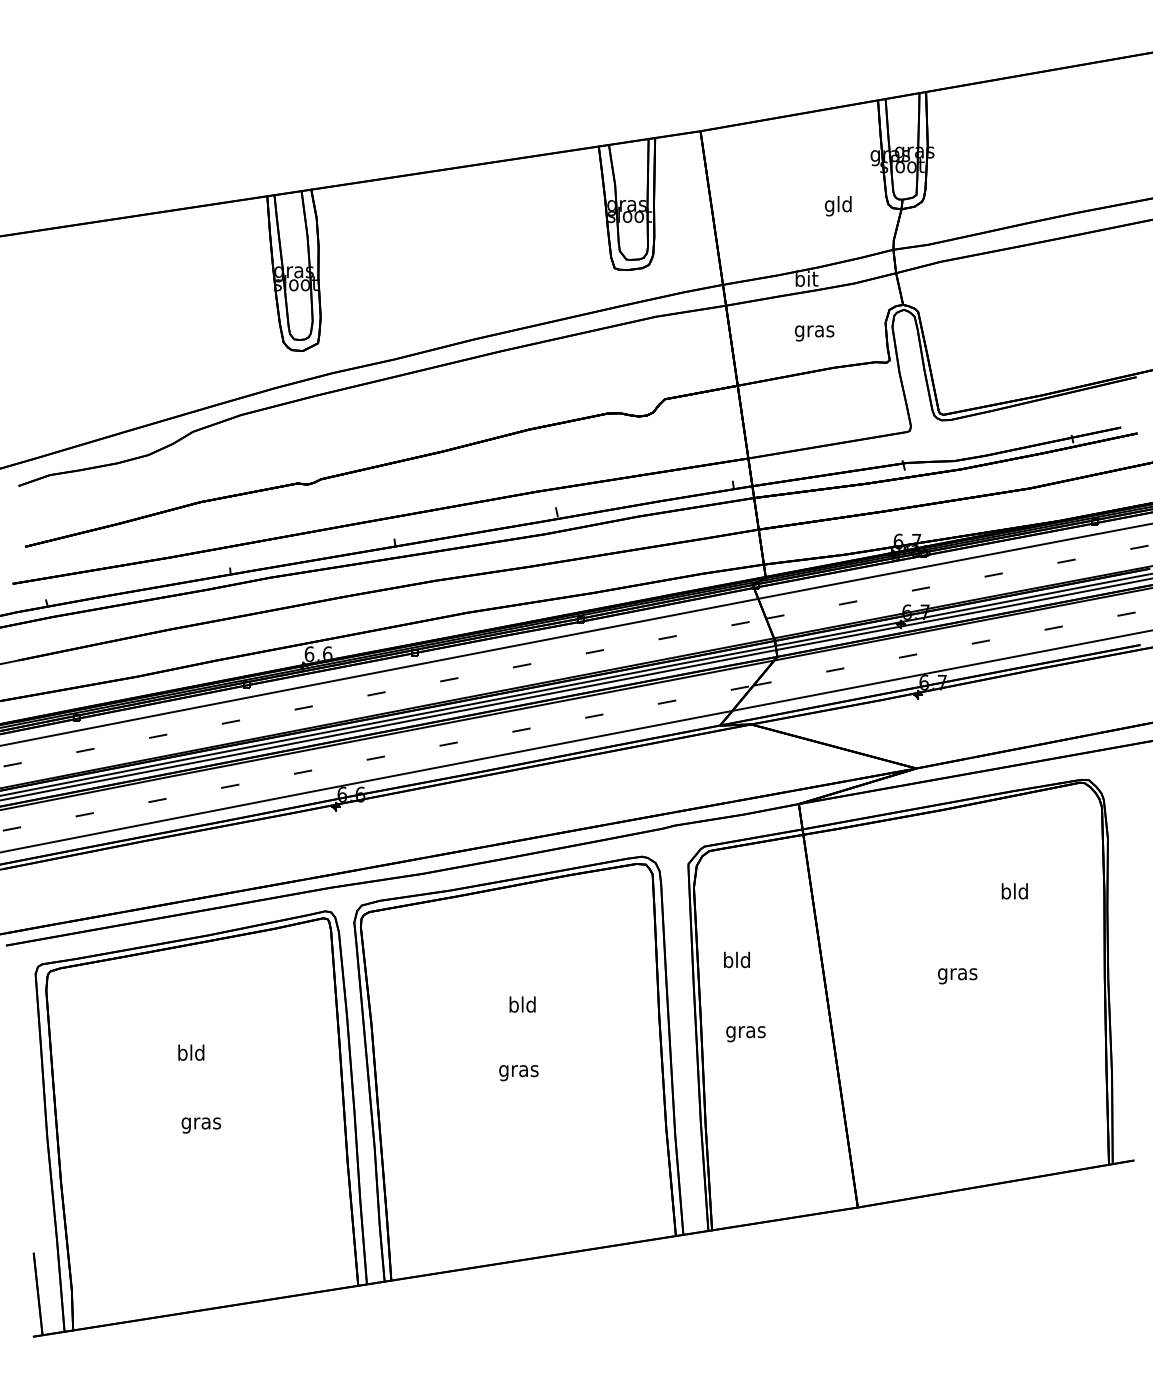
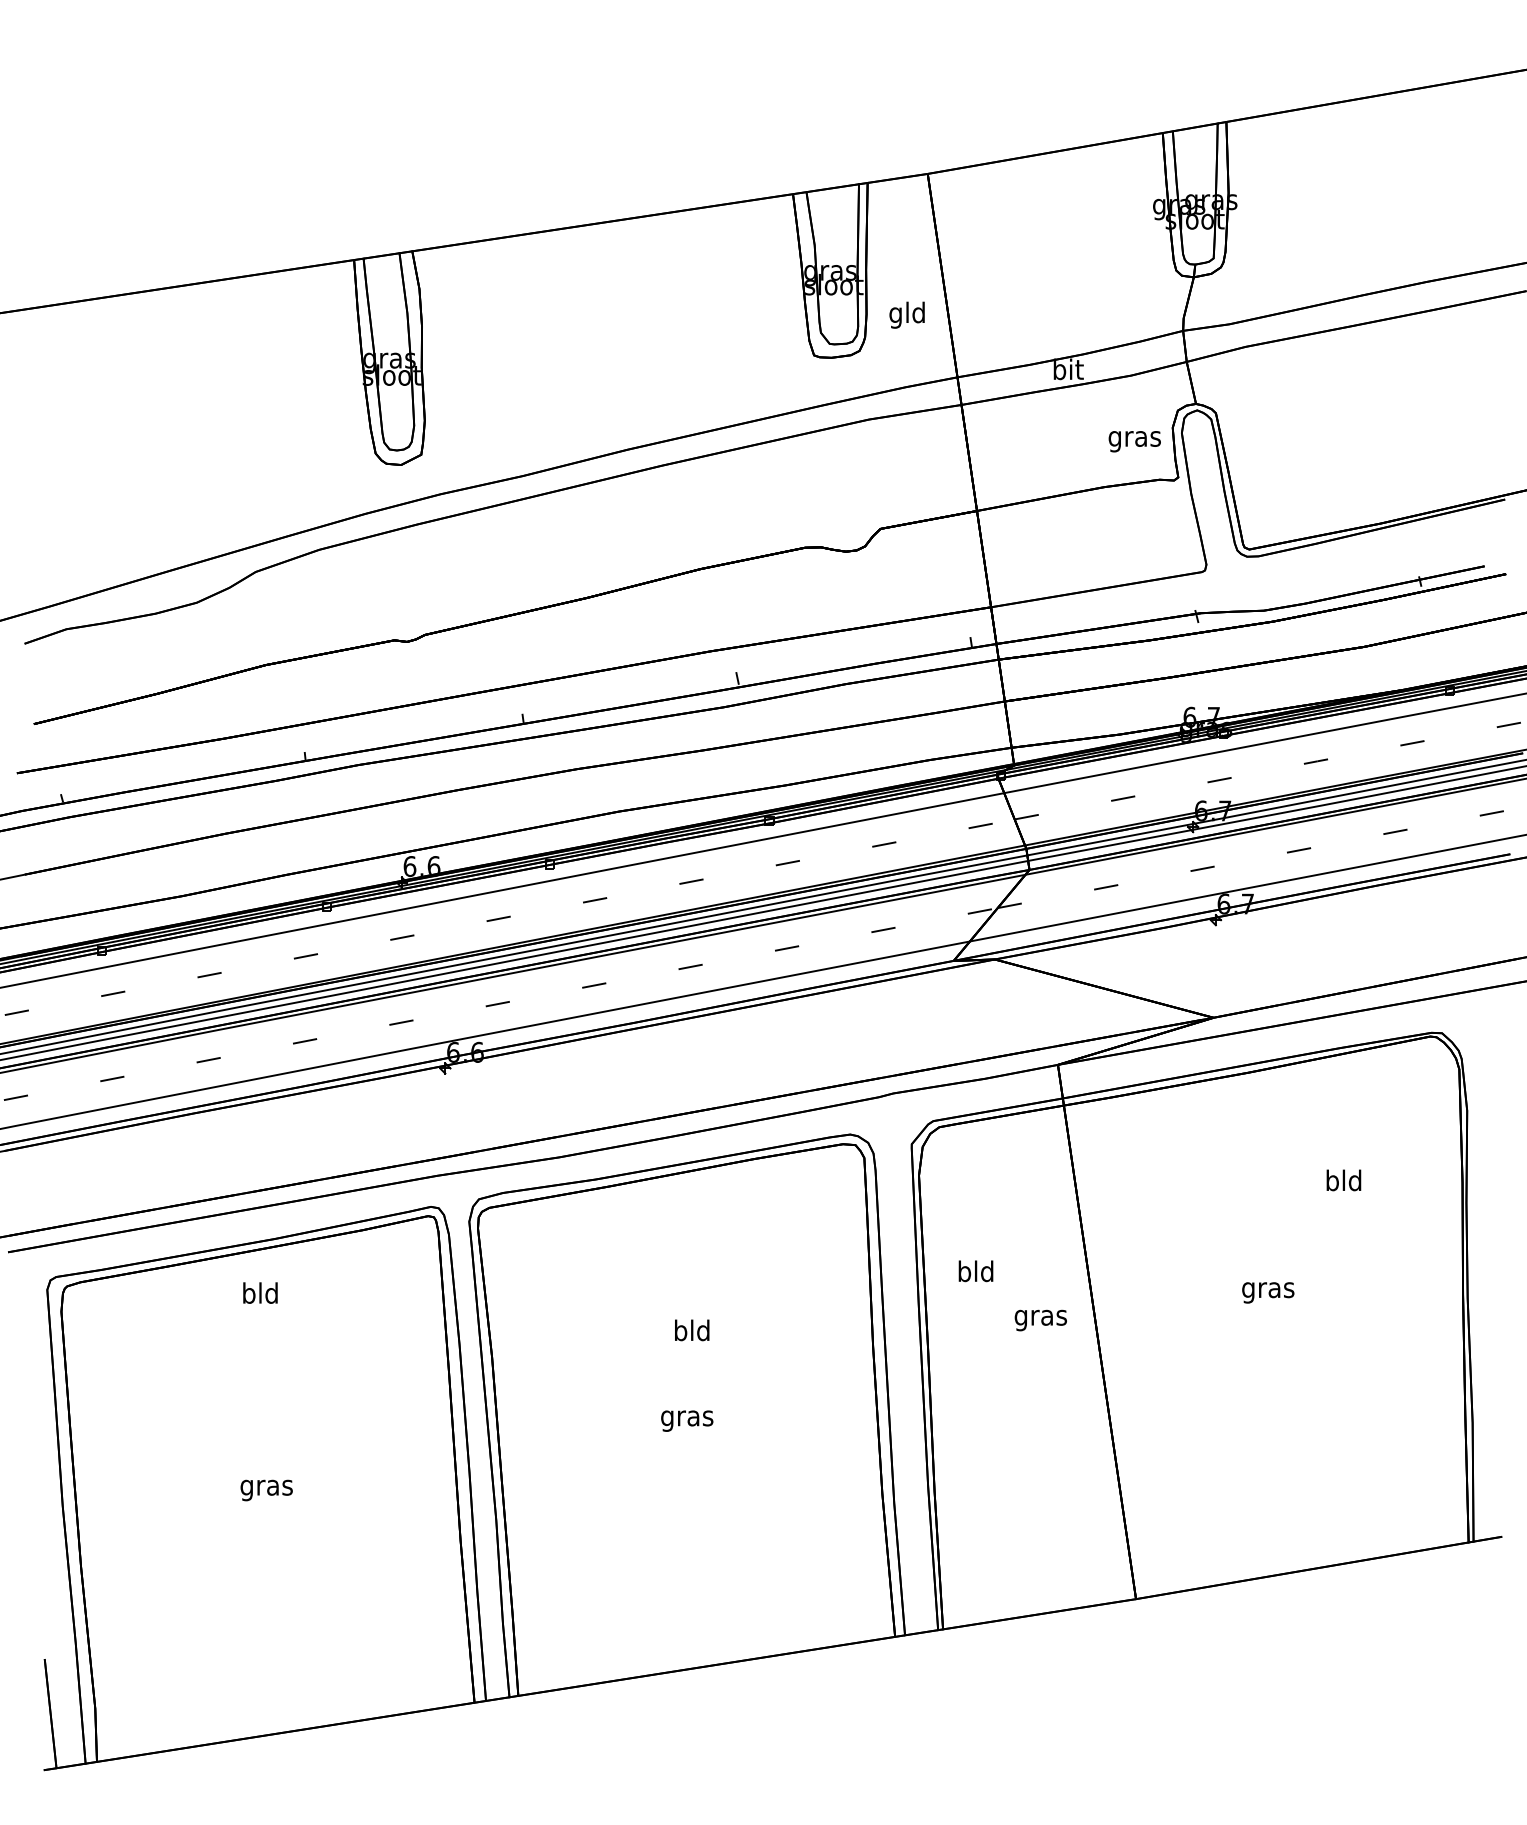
text: (837, 205) -> (906, 314), moved
text: (814, 333) -> (1134, 441), moved
text: (745, 1034) -> (1040, 1320), moved
text: (191, 1052) -> (260, 1292), moved

